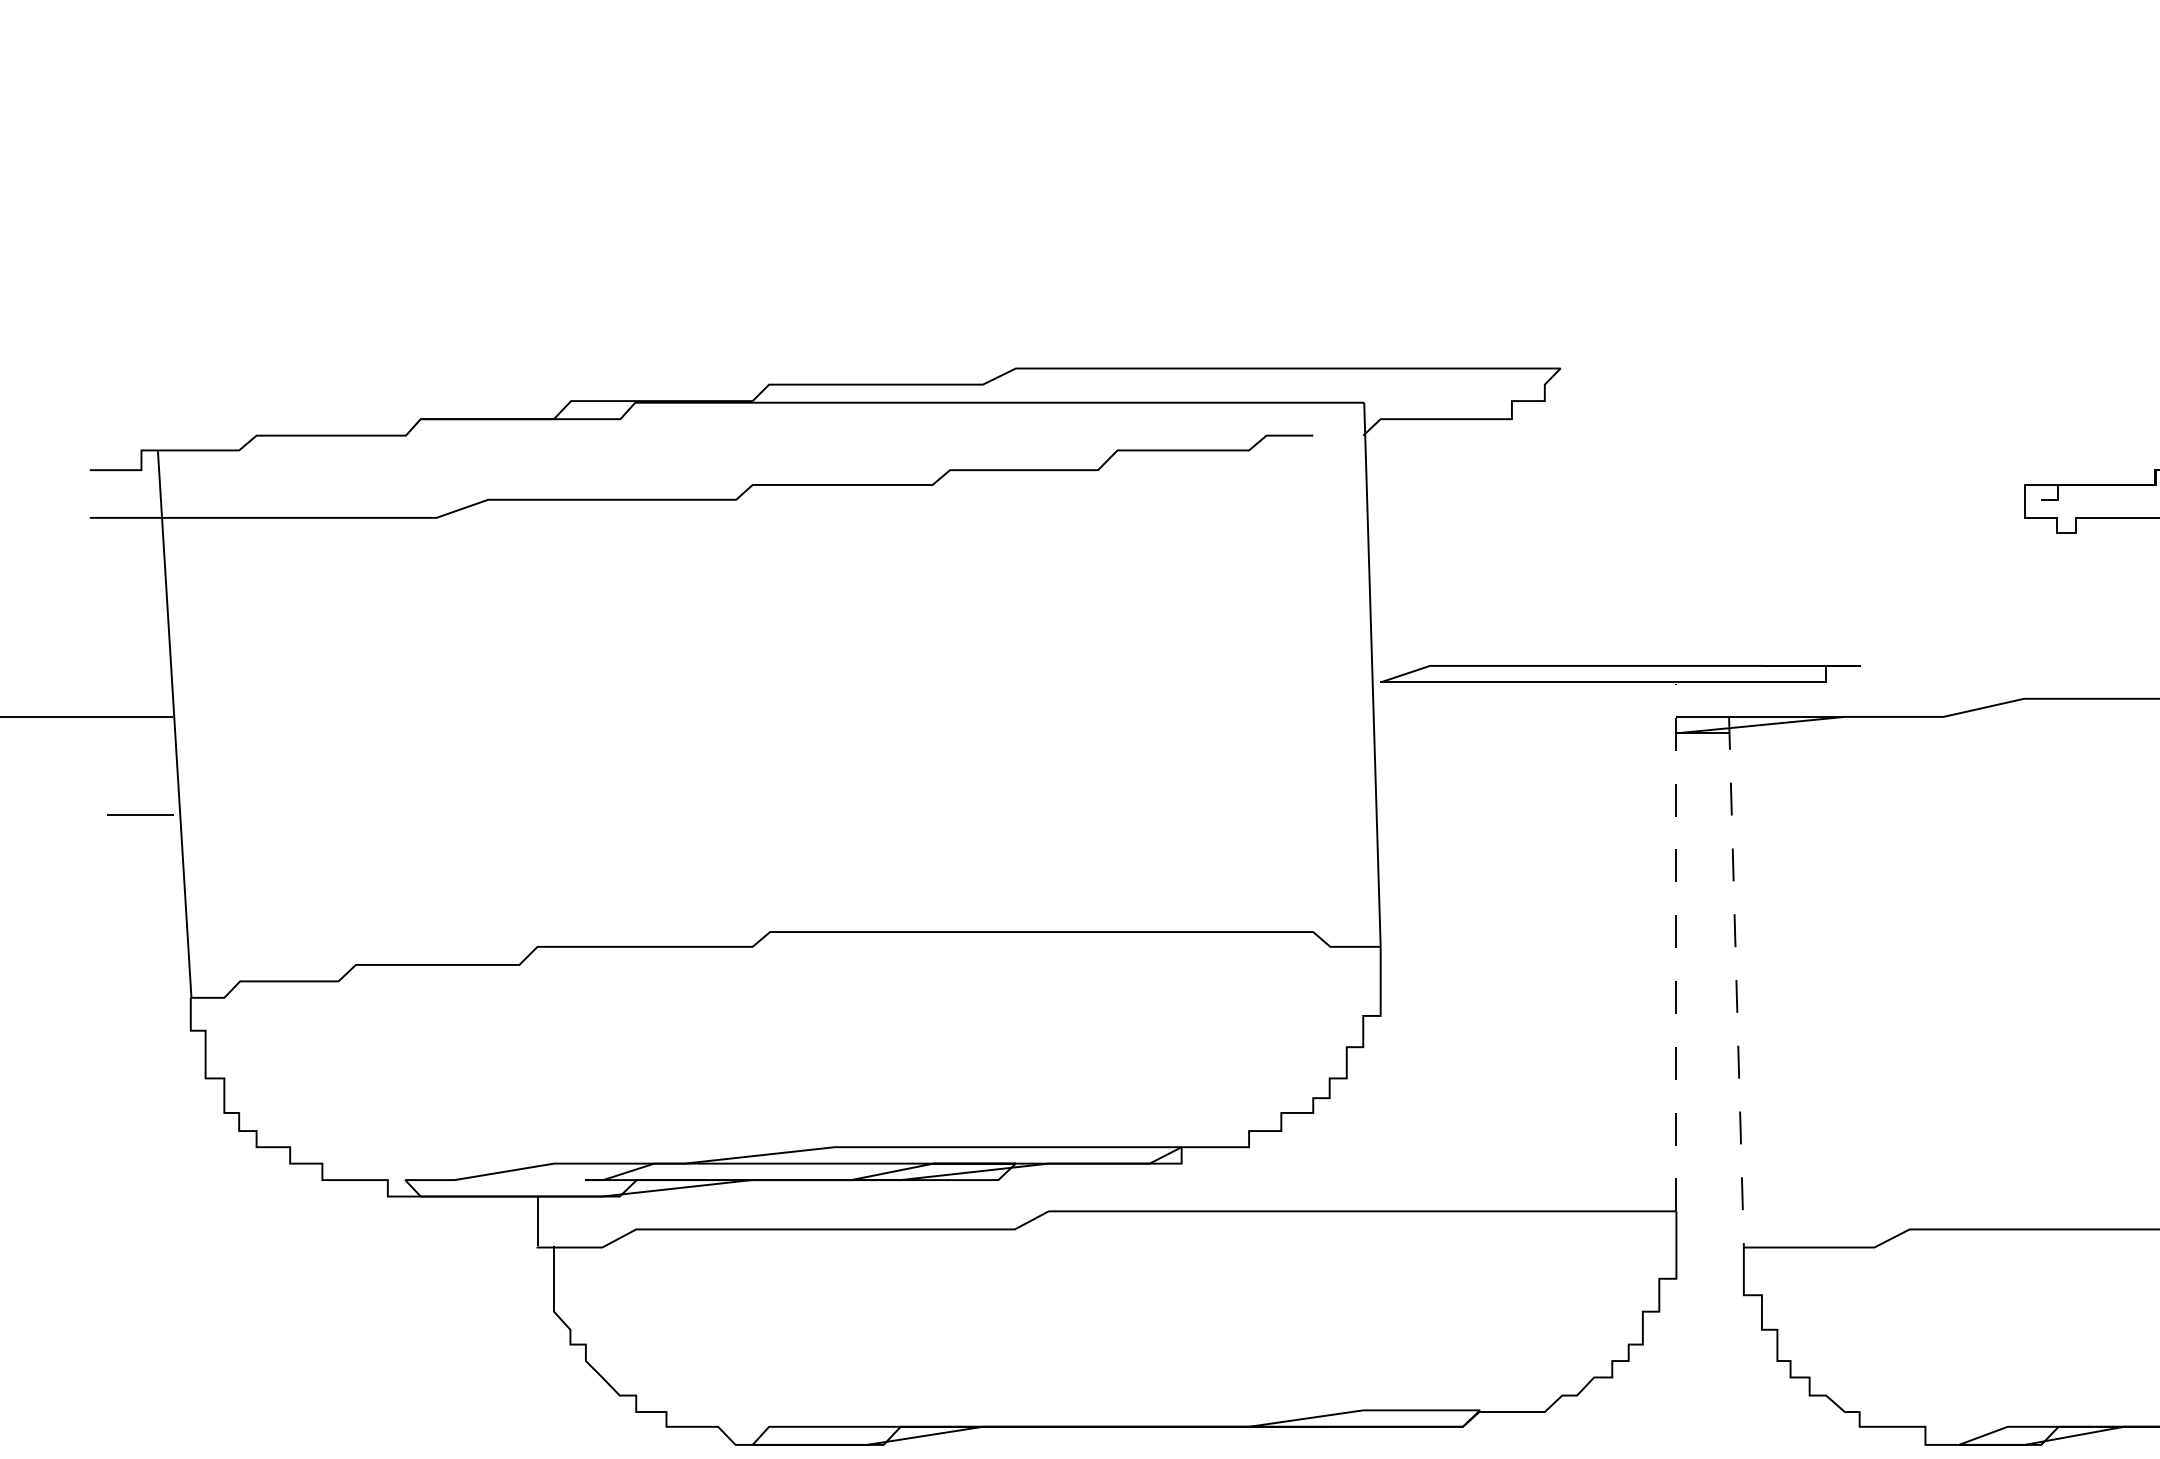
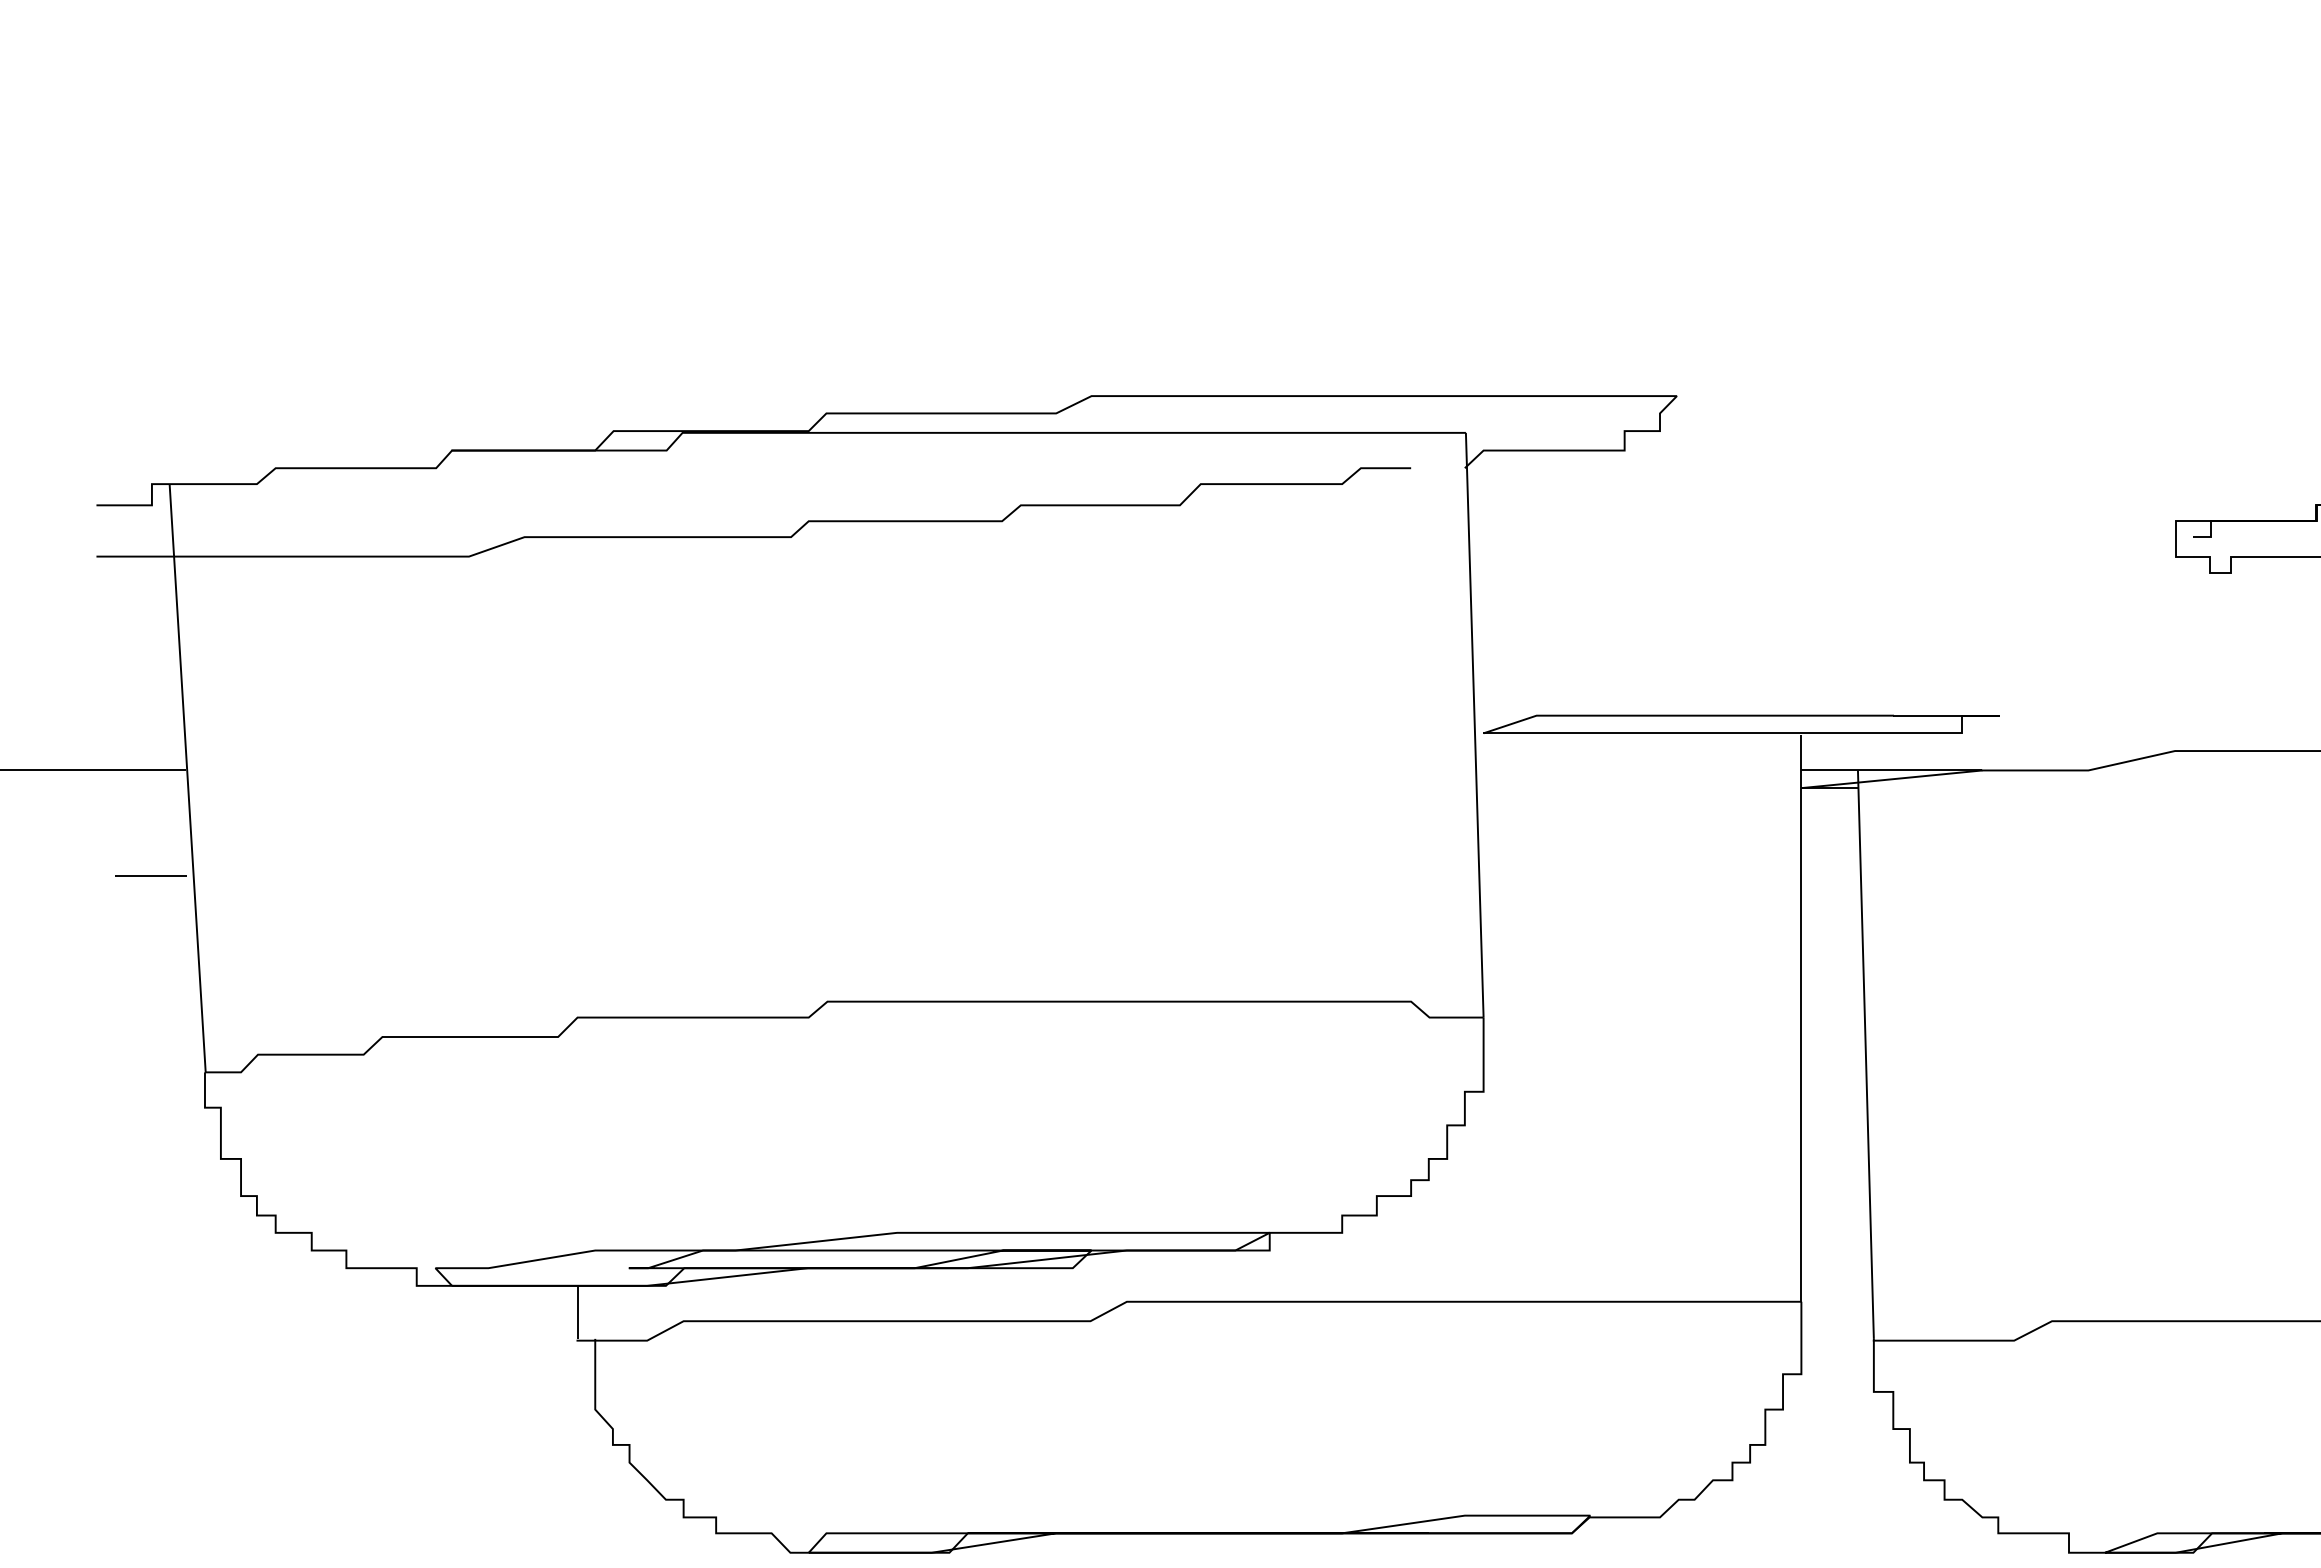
line: (1676, 946) -> (1801, 1017), dashed -> solid
line: (1736, 982) -> (1865, 1055), dashed -> solid

